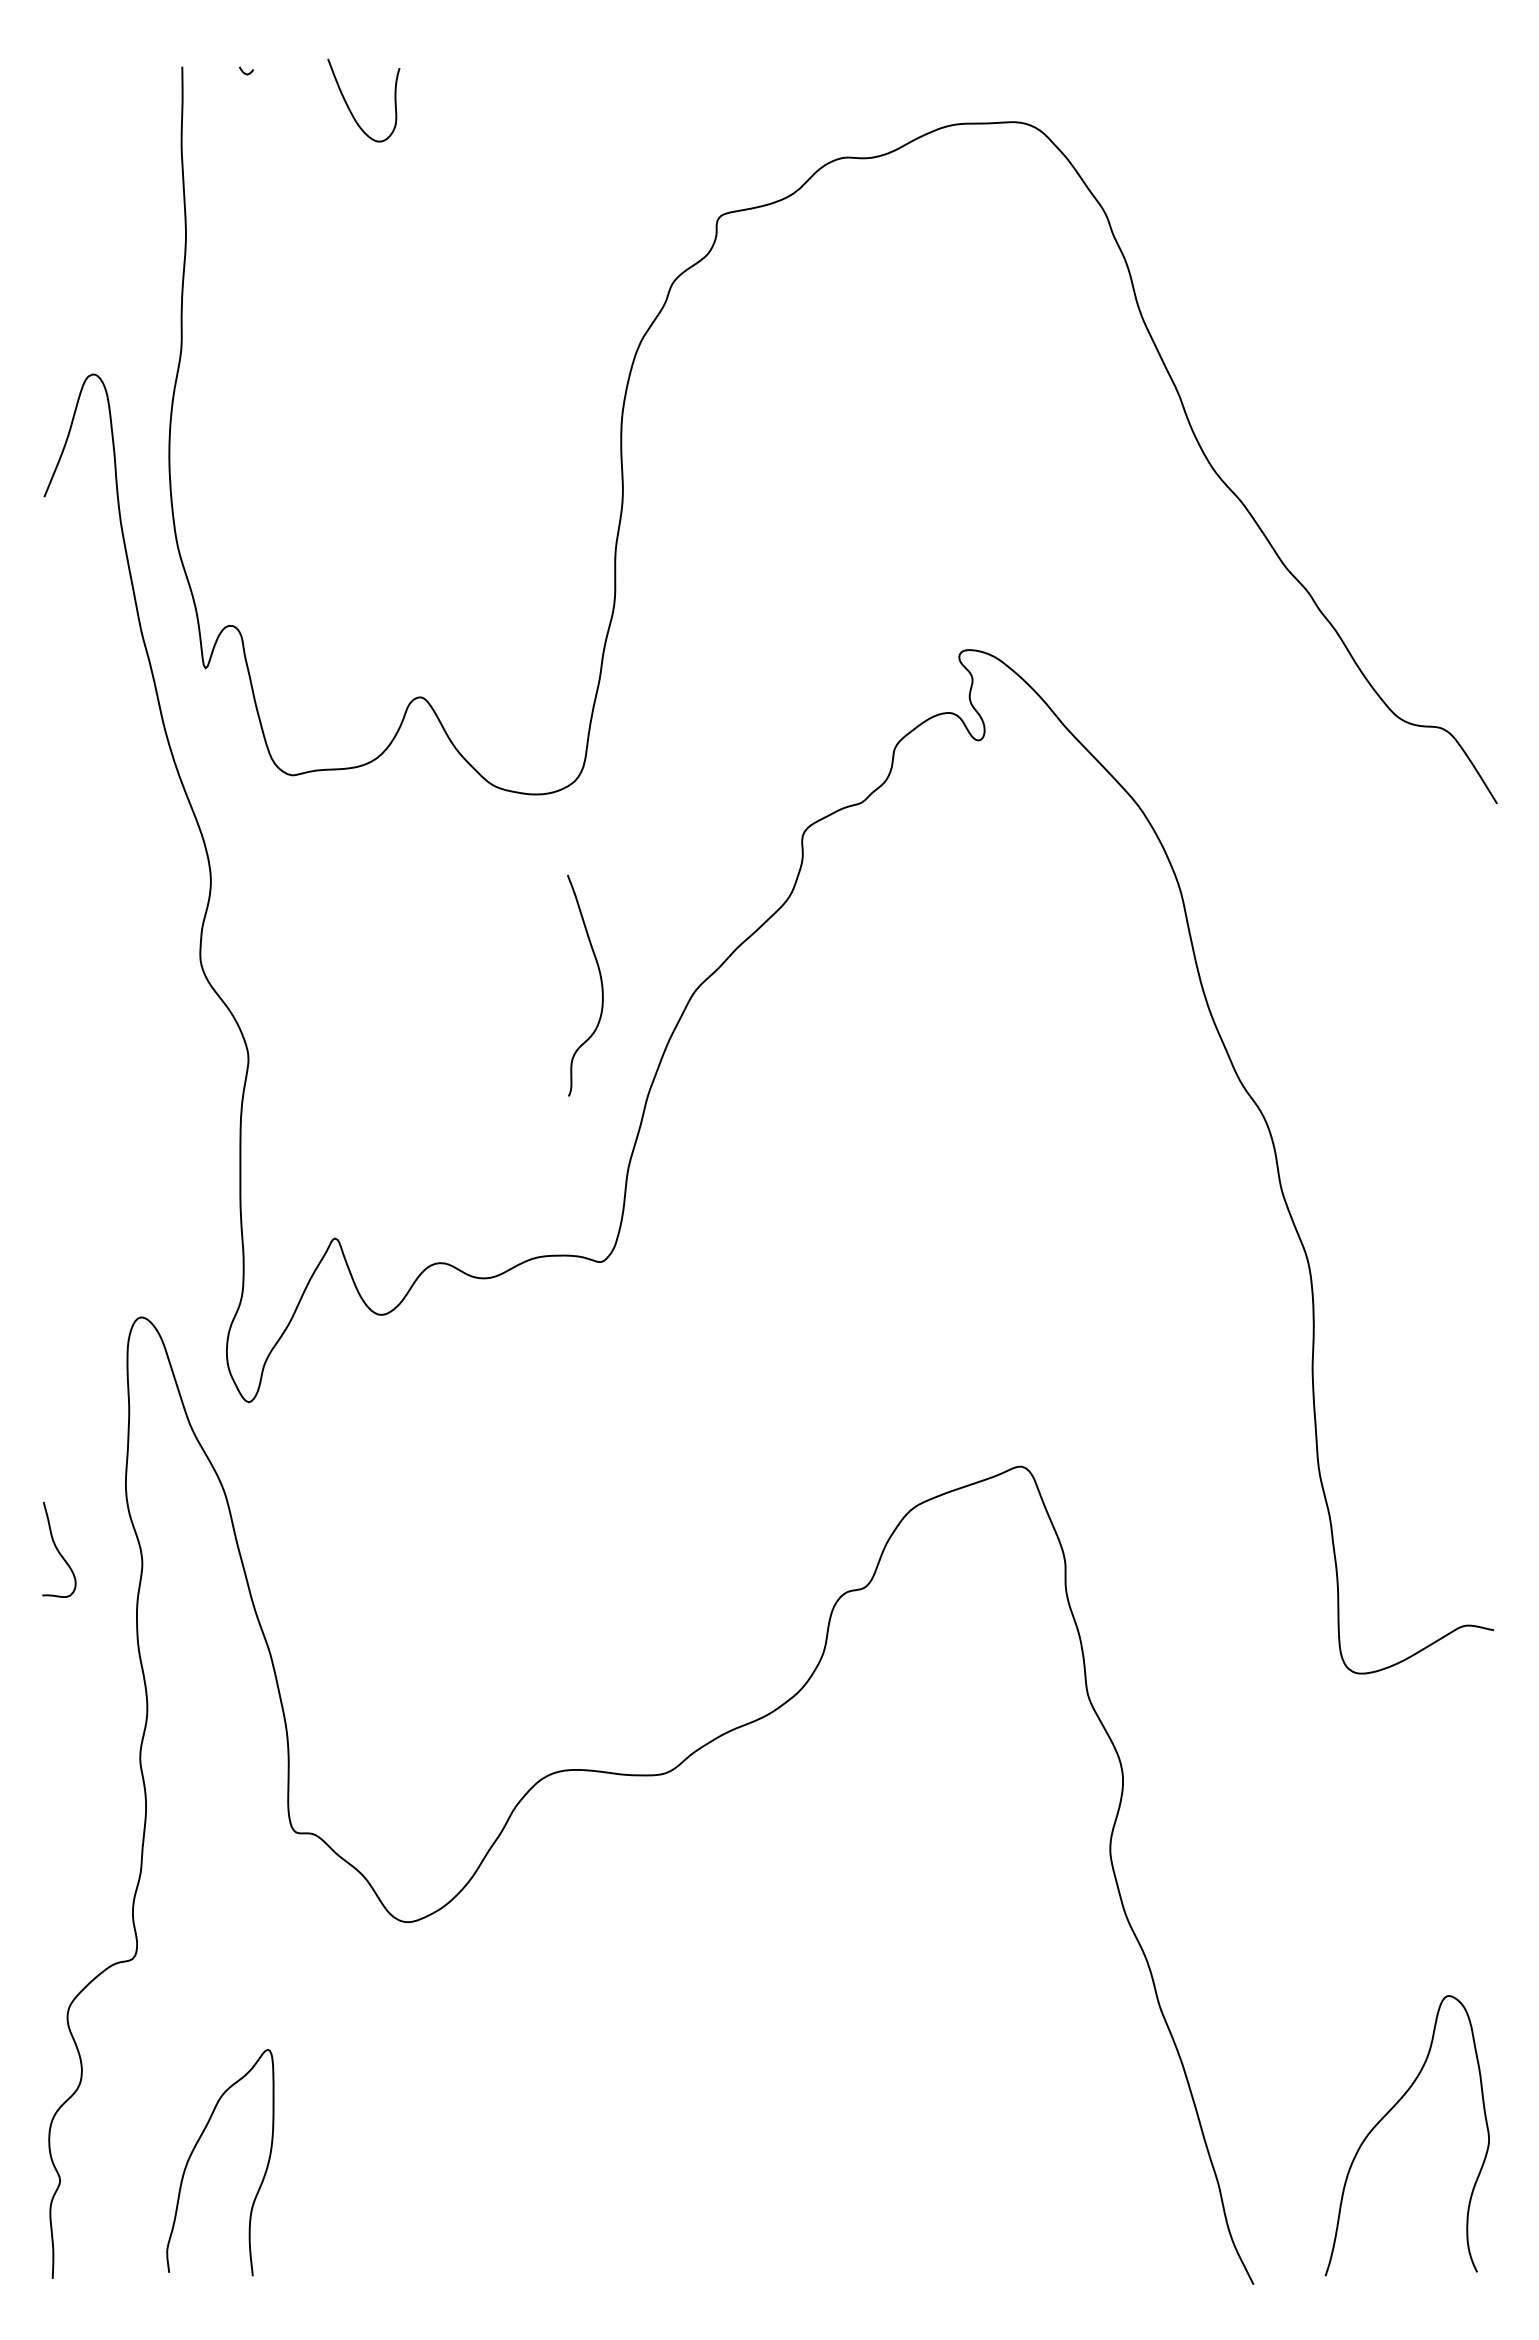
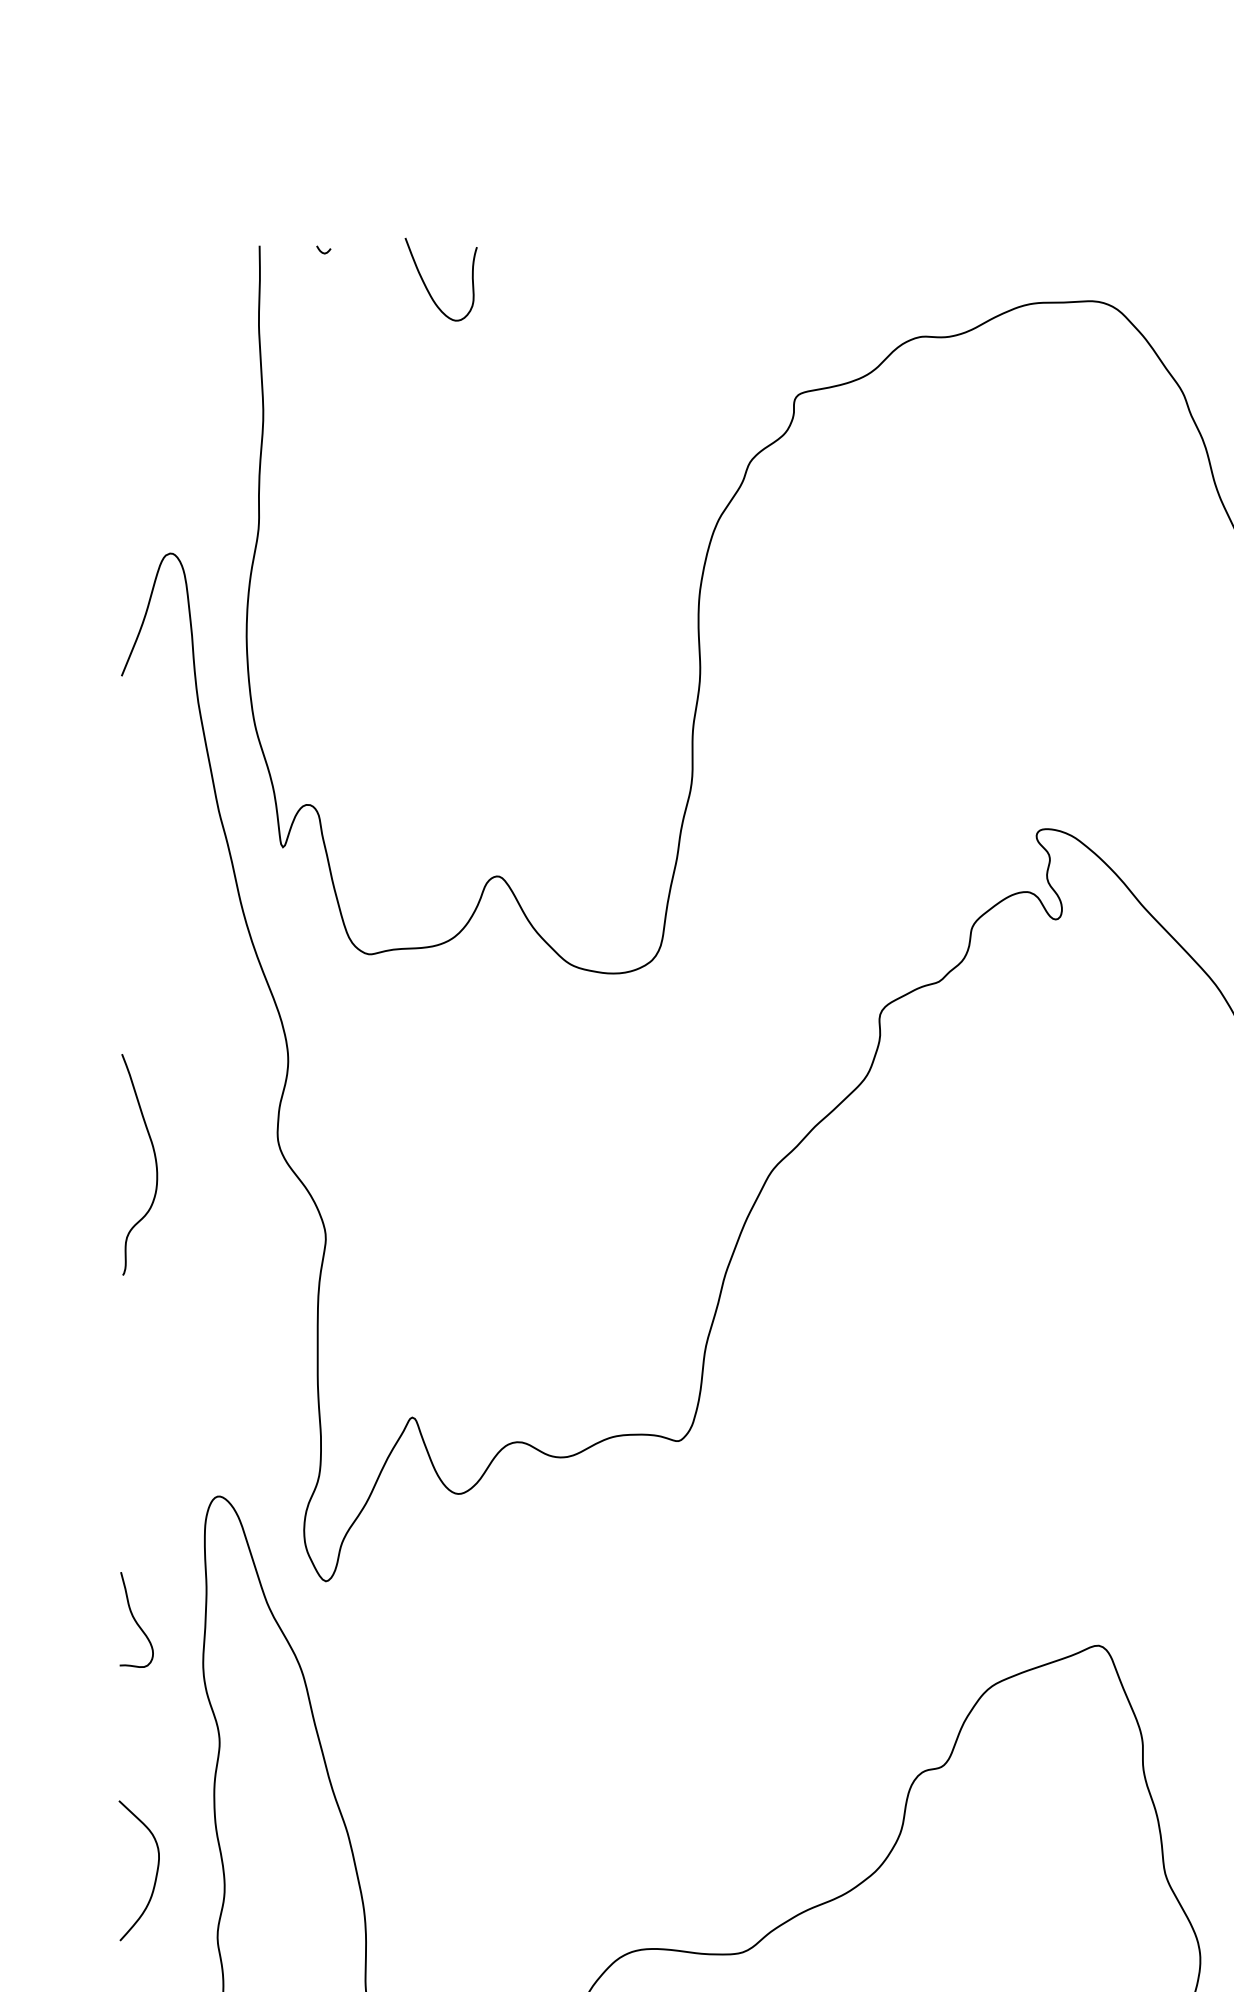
curve: (600, 982) -> (154, 1161), moved
curve: (58, 1549) -> (135, 1619), moved
curve: (78, 1694) -> (155, 1873), added

